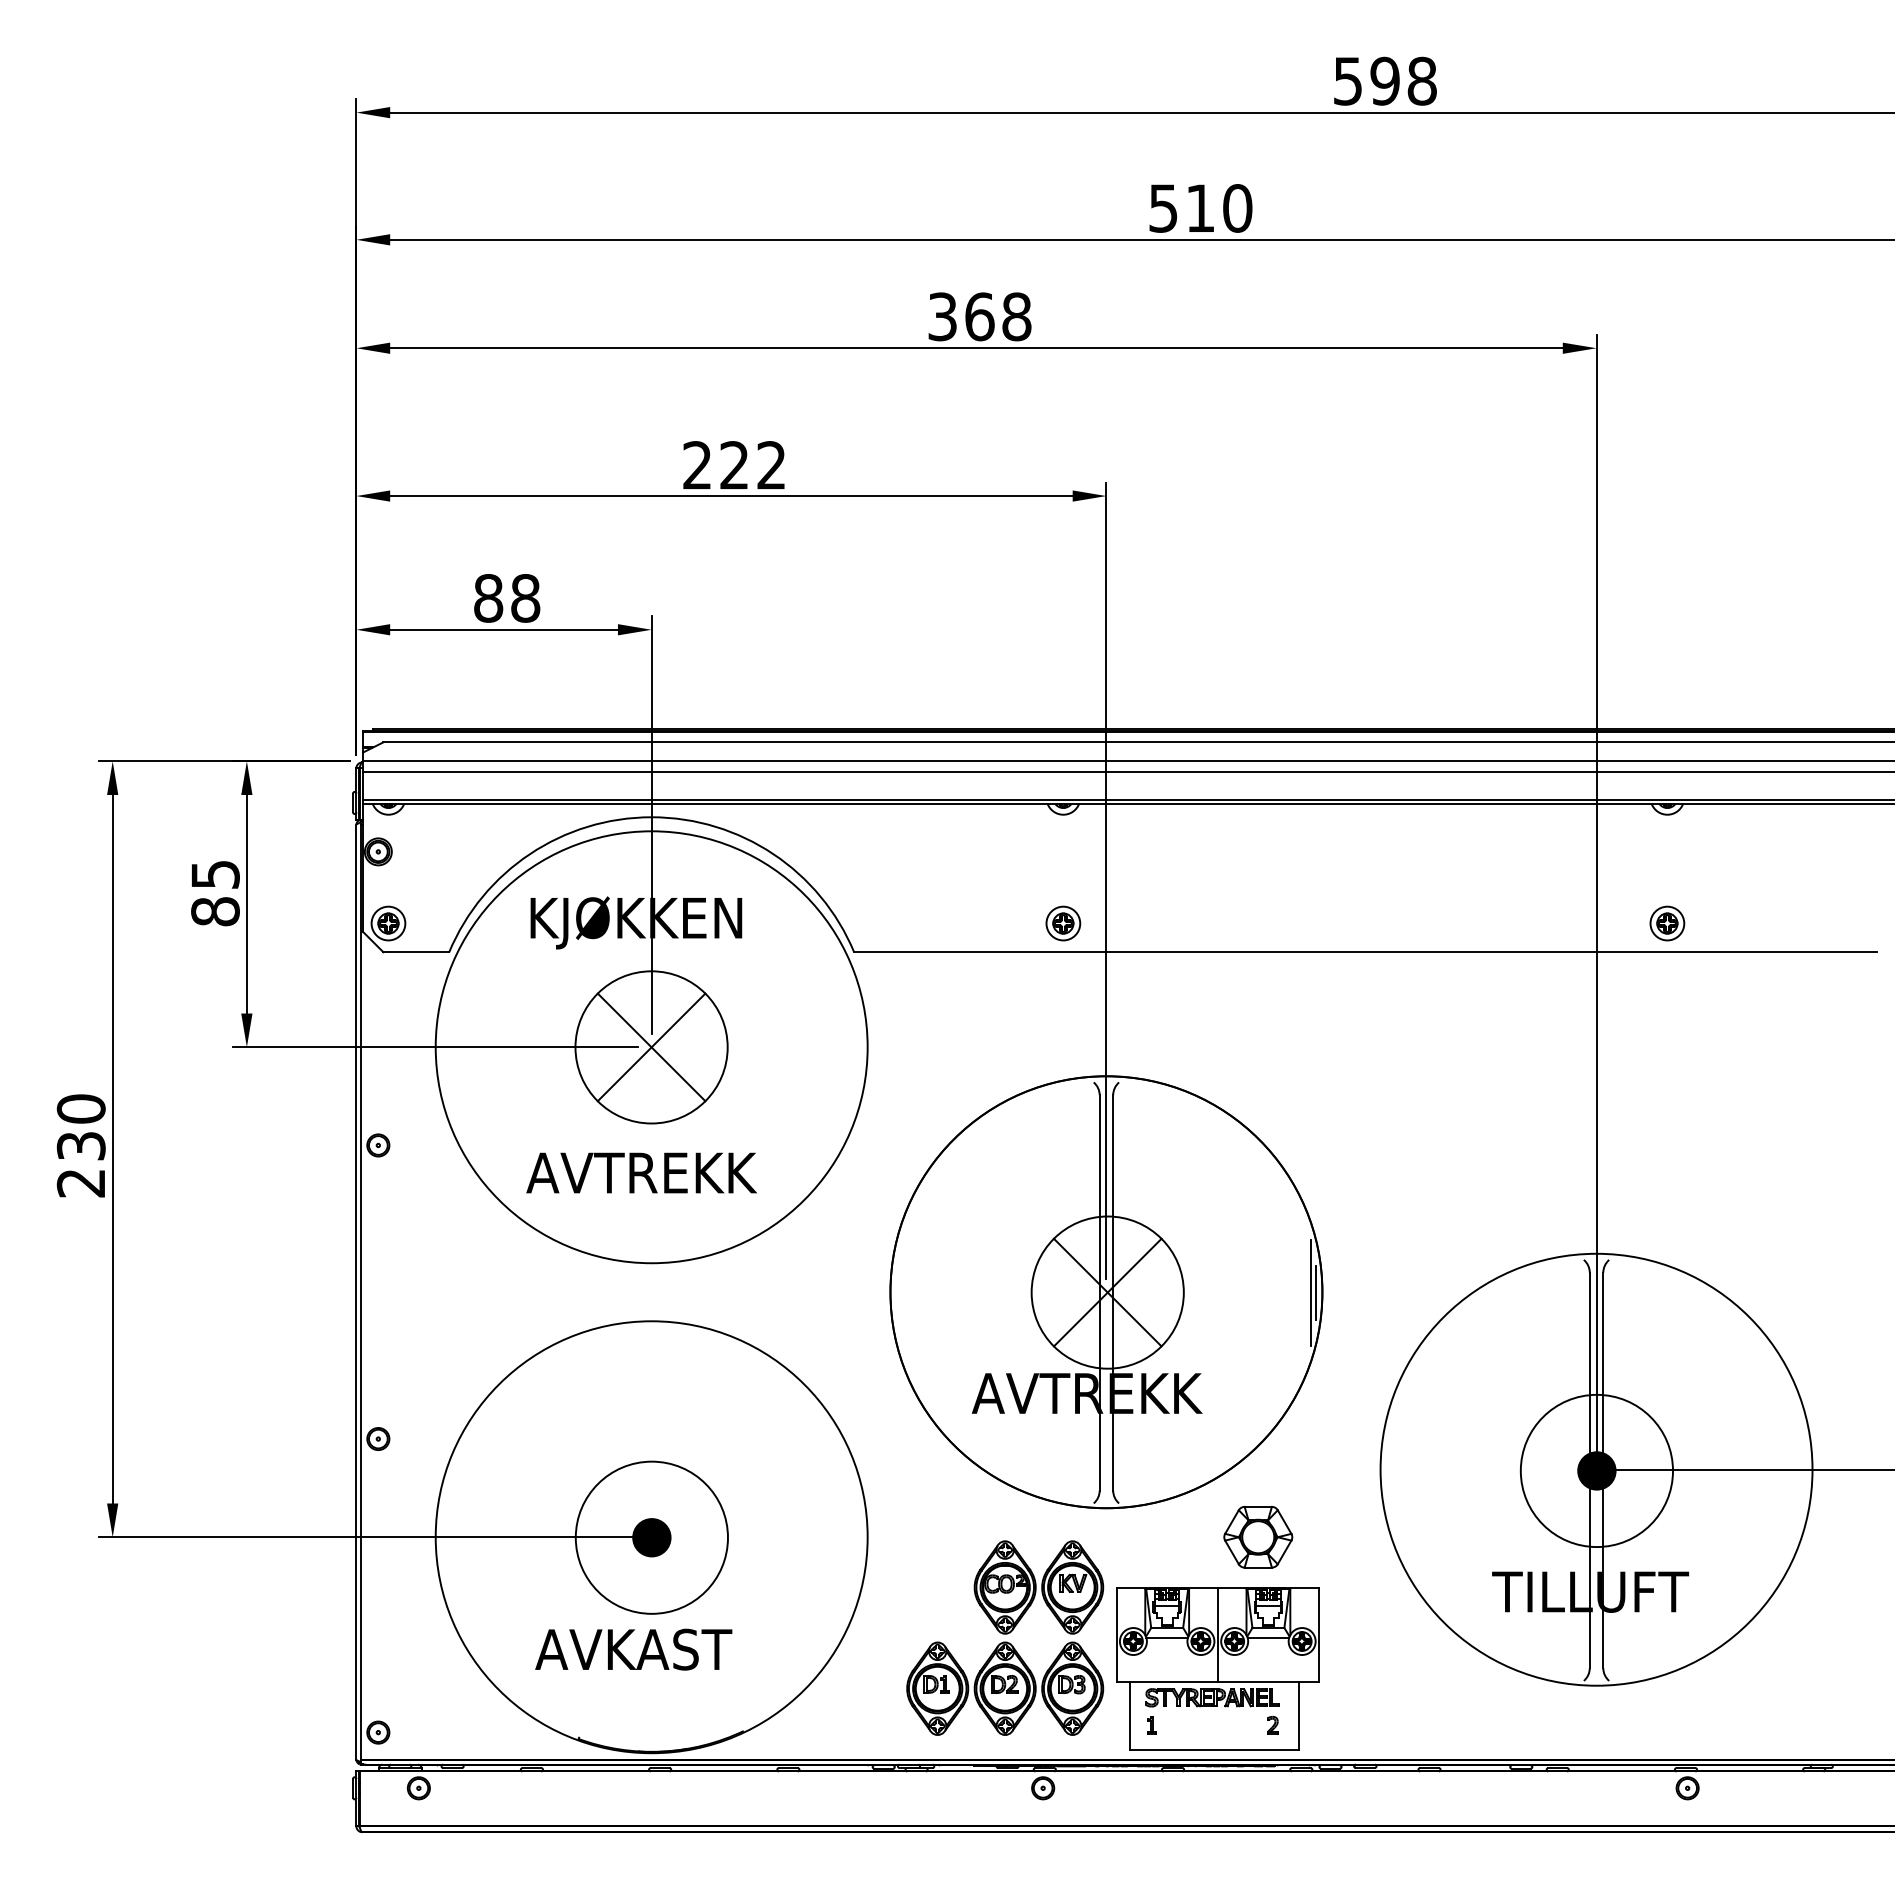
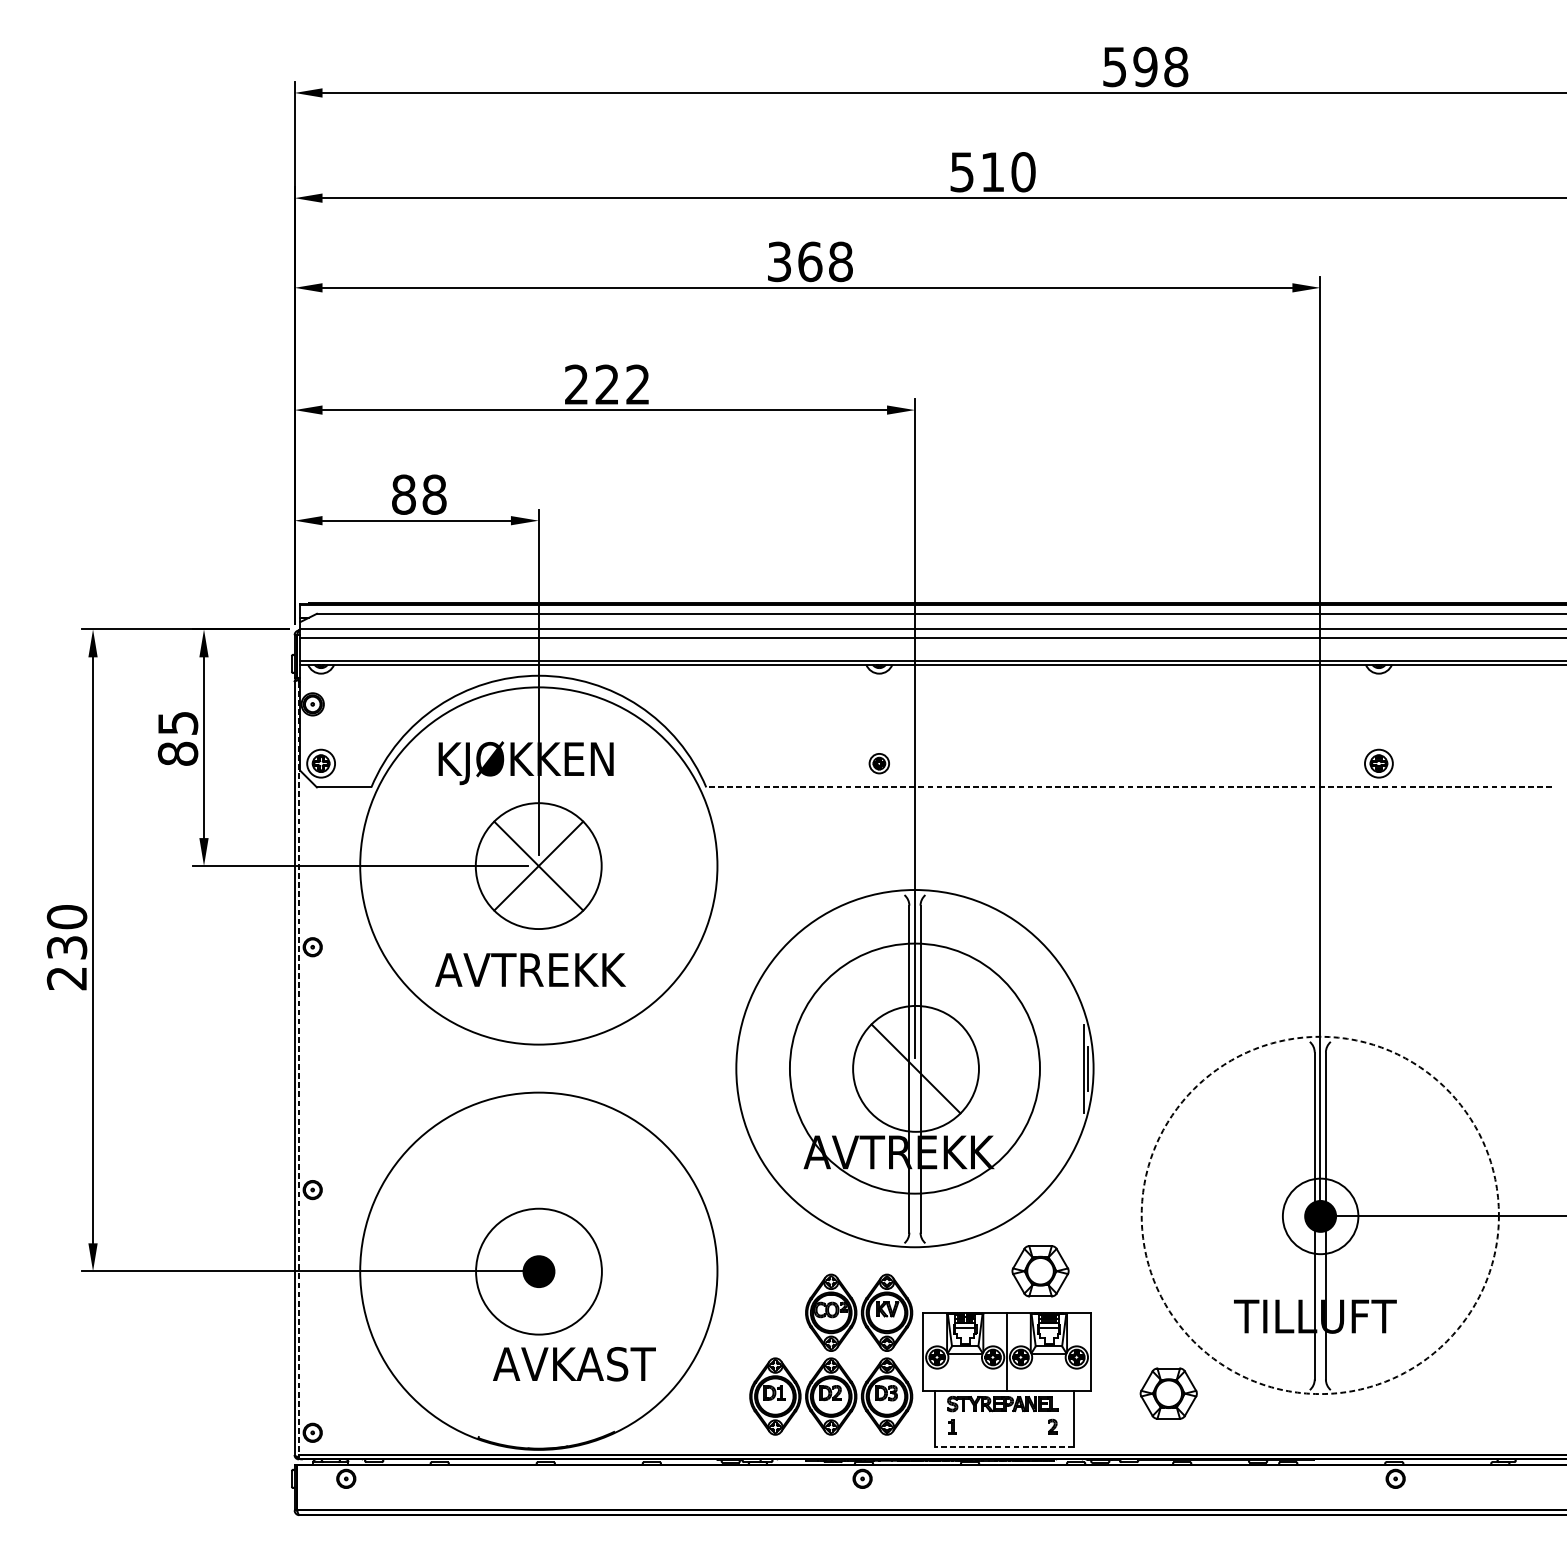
part: (1063, 923) -> (879, 763), size x0.7
line: (1364, 952) -> (1128, 787), solid -> dashed
line: (361, 1292) -> (298, 1068), solid -> dashed
circle: (1106, 1292) -> (915, 1068), size x0.7
line: (1107, 1292) -> (915, 1068), removed
circle: (1596, 1469) -> (1320, 1215), solid -> dashed
circle: (1596, 1470) -> (1320, 1216), size x0.6
text: (633, 1649) -> (574, 1364), moved
part: (1413, 1684) -> (1168, 1393), added
line: (1213, 1749) -> (1003, 1446), solid -> dashed

